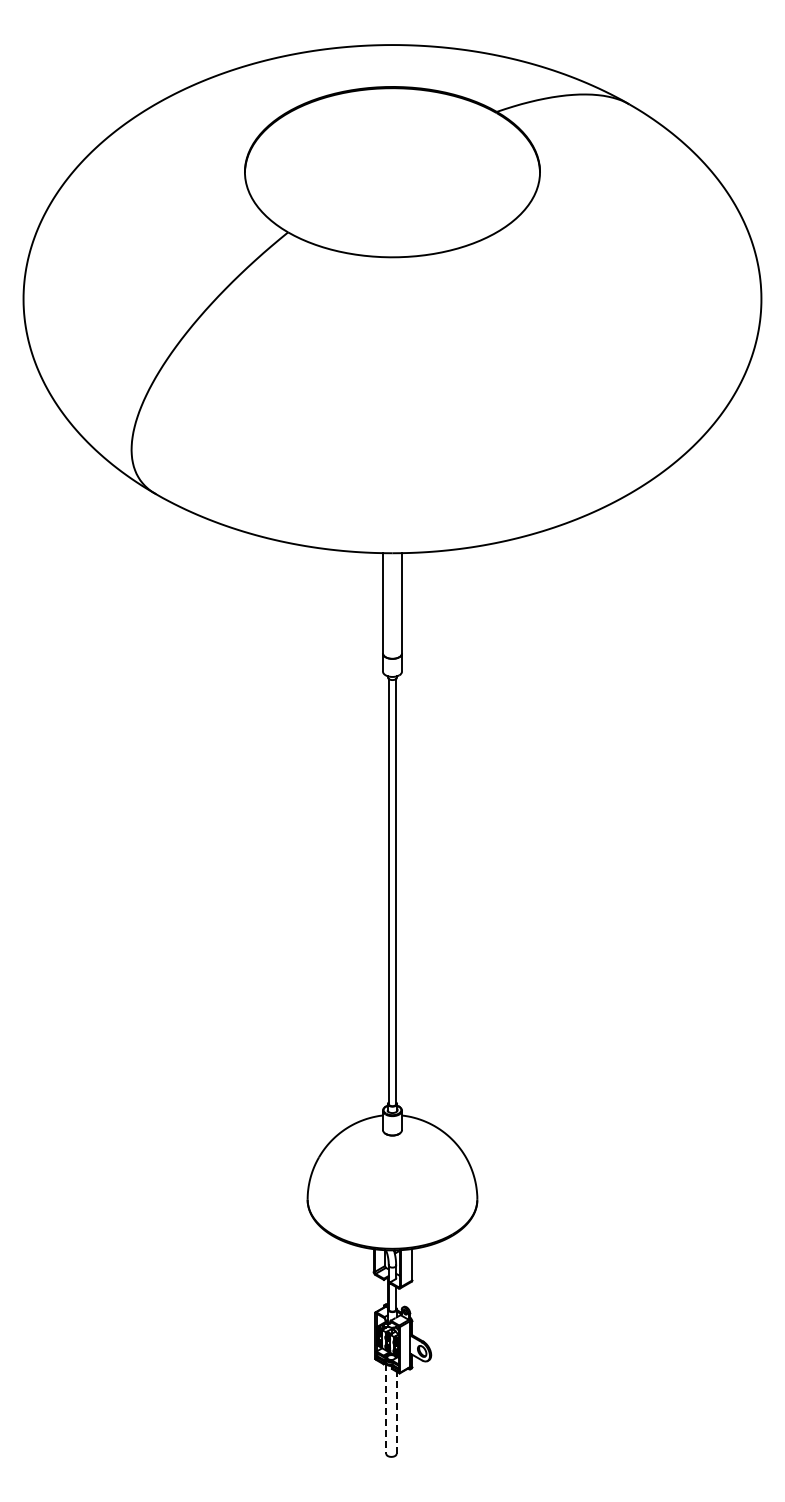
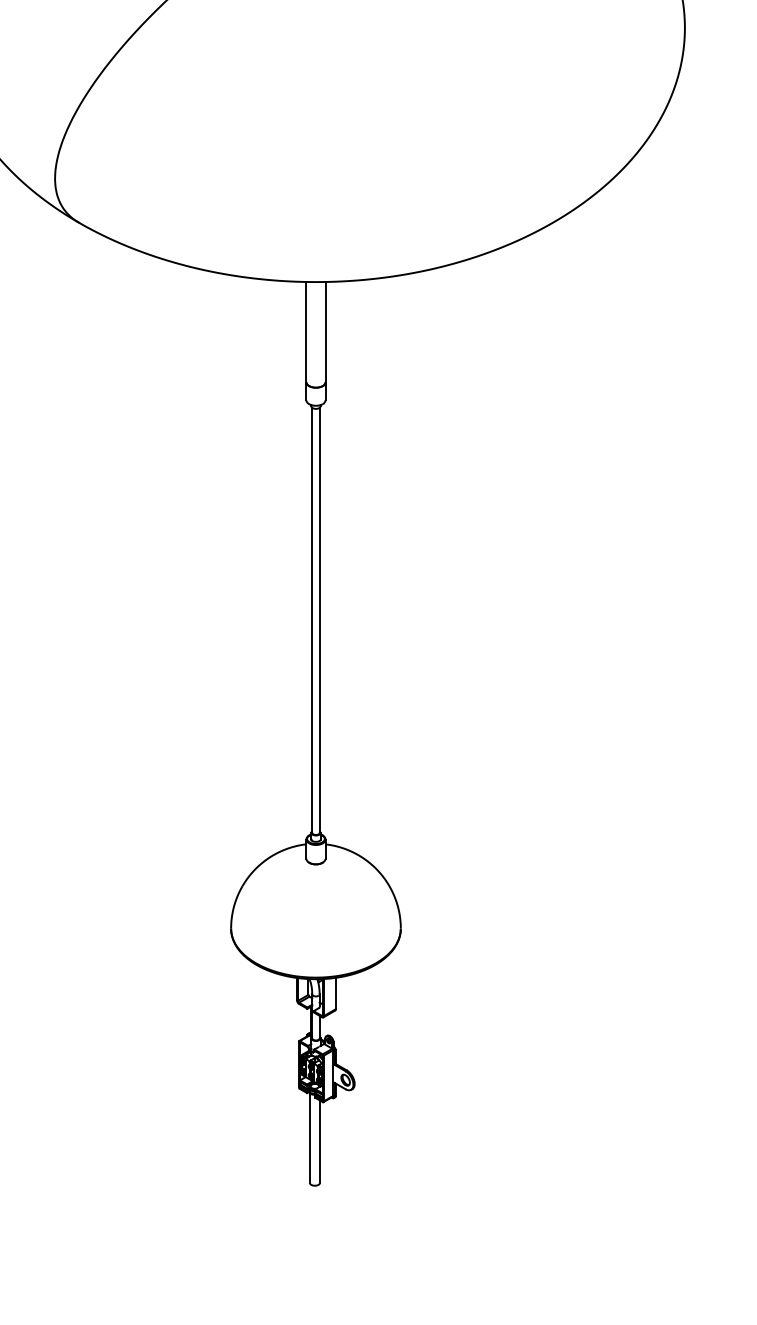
line: (386, 1409) -> (309, 1138), dashed -> solid
line: (396, 1412) -> (319, 1141), dashed -> solid

